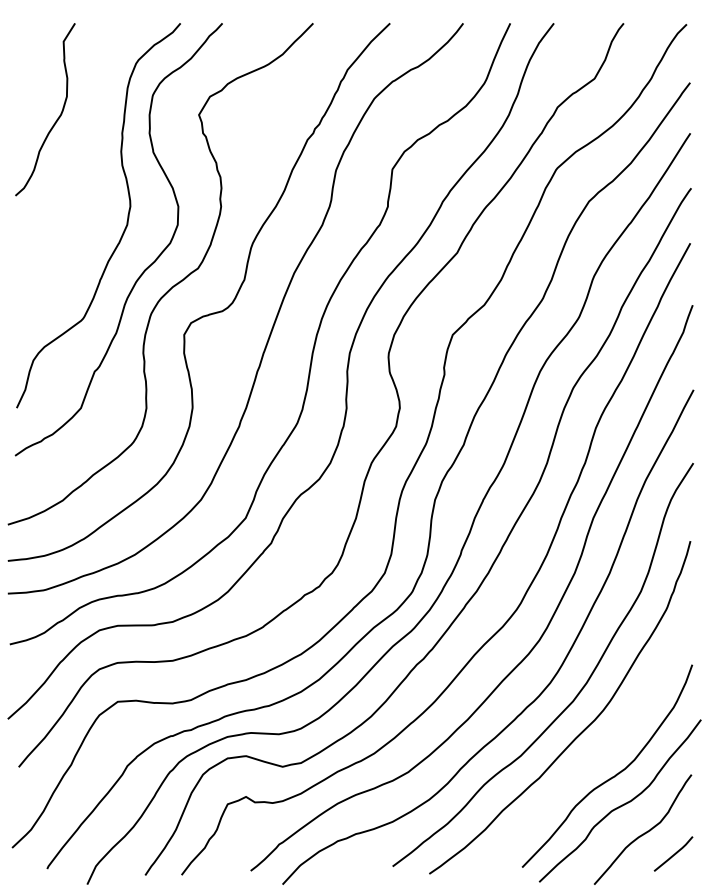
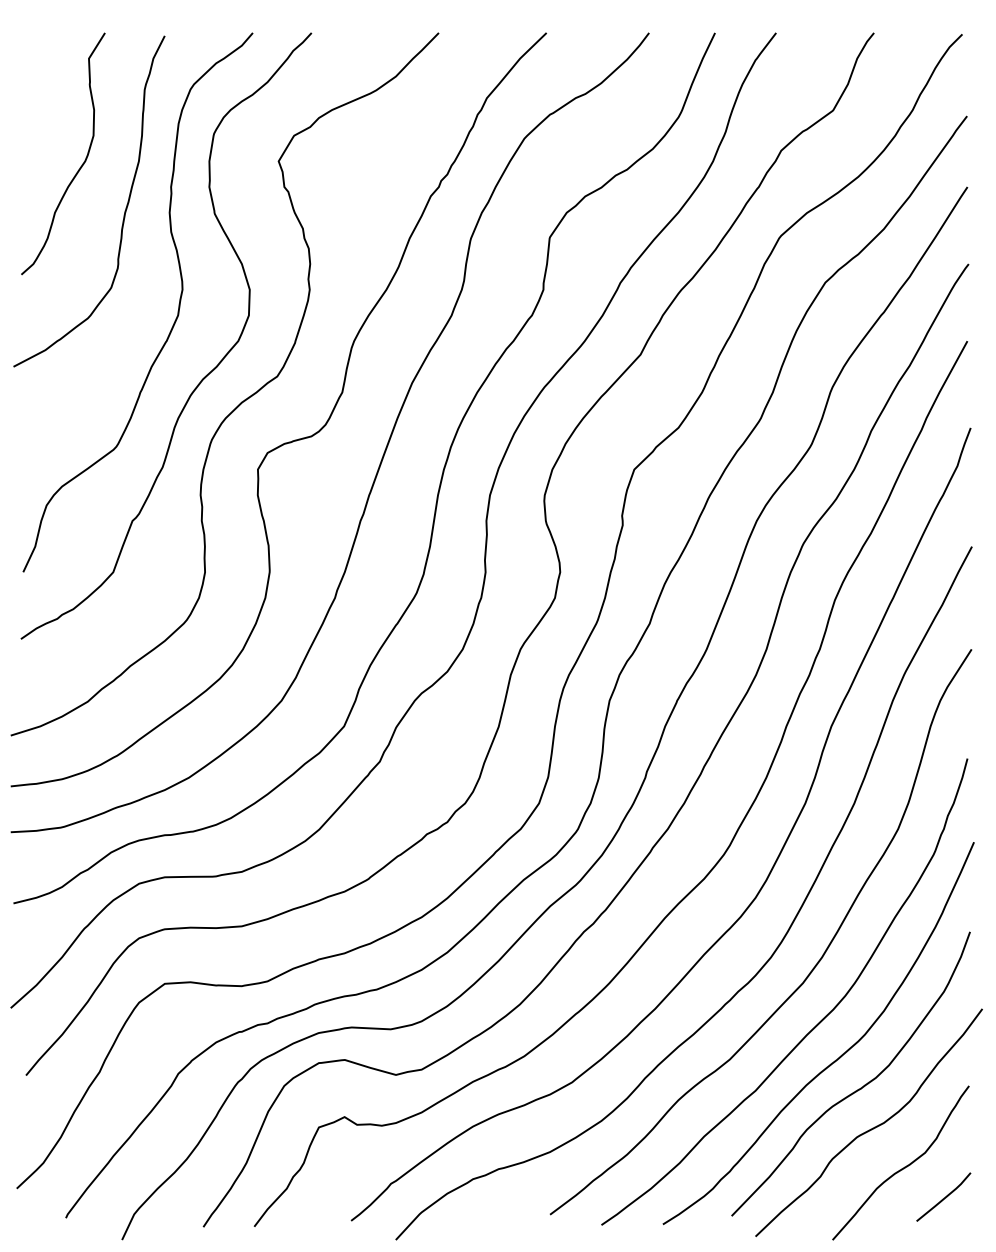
curve: (89, 150) -> (124, 210), added
curve: (599, 752) -> (840, 1055), added

